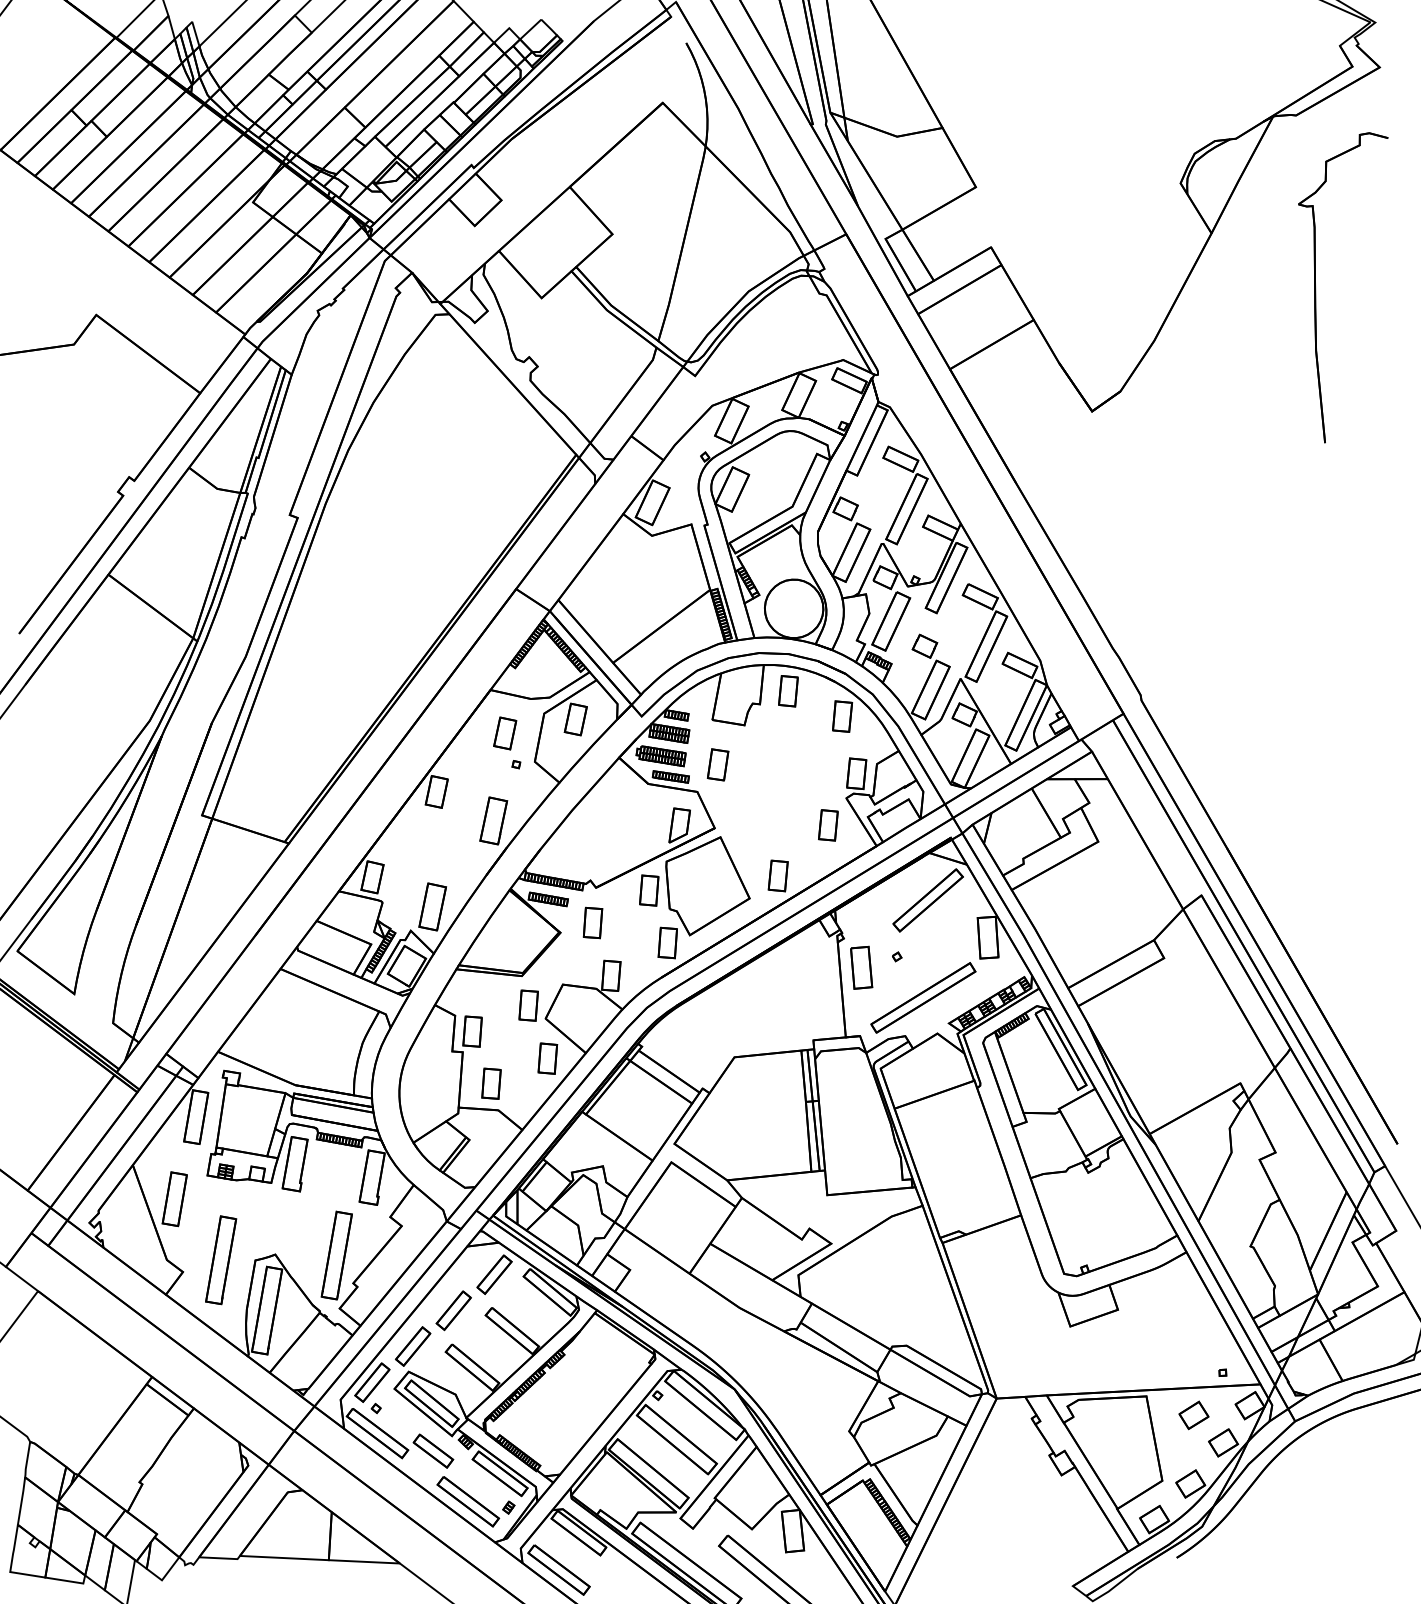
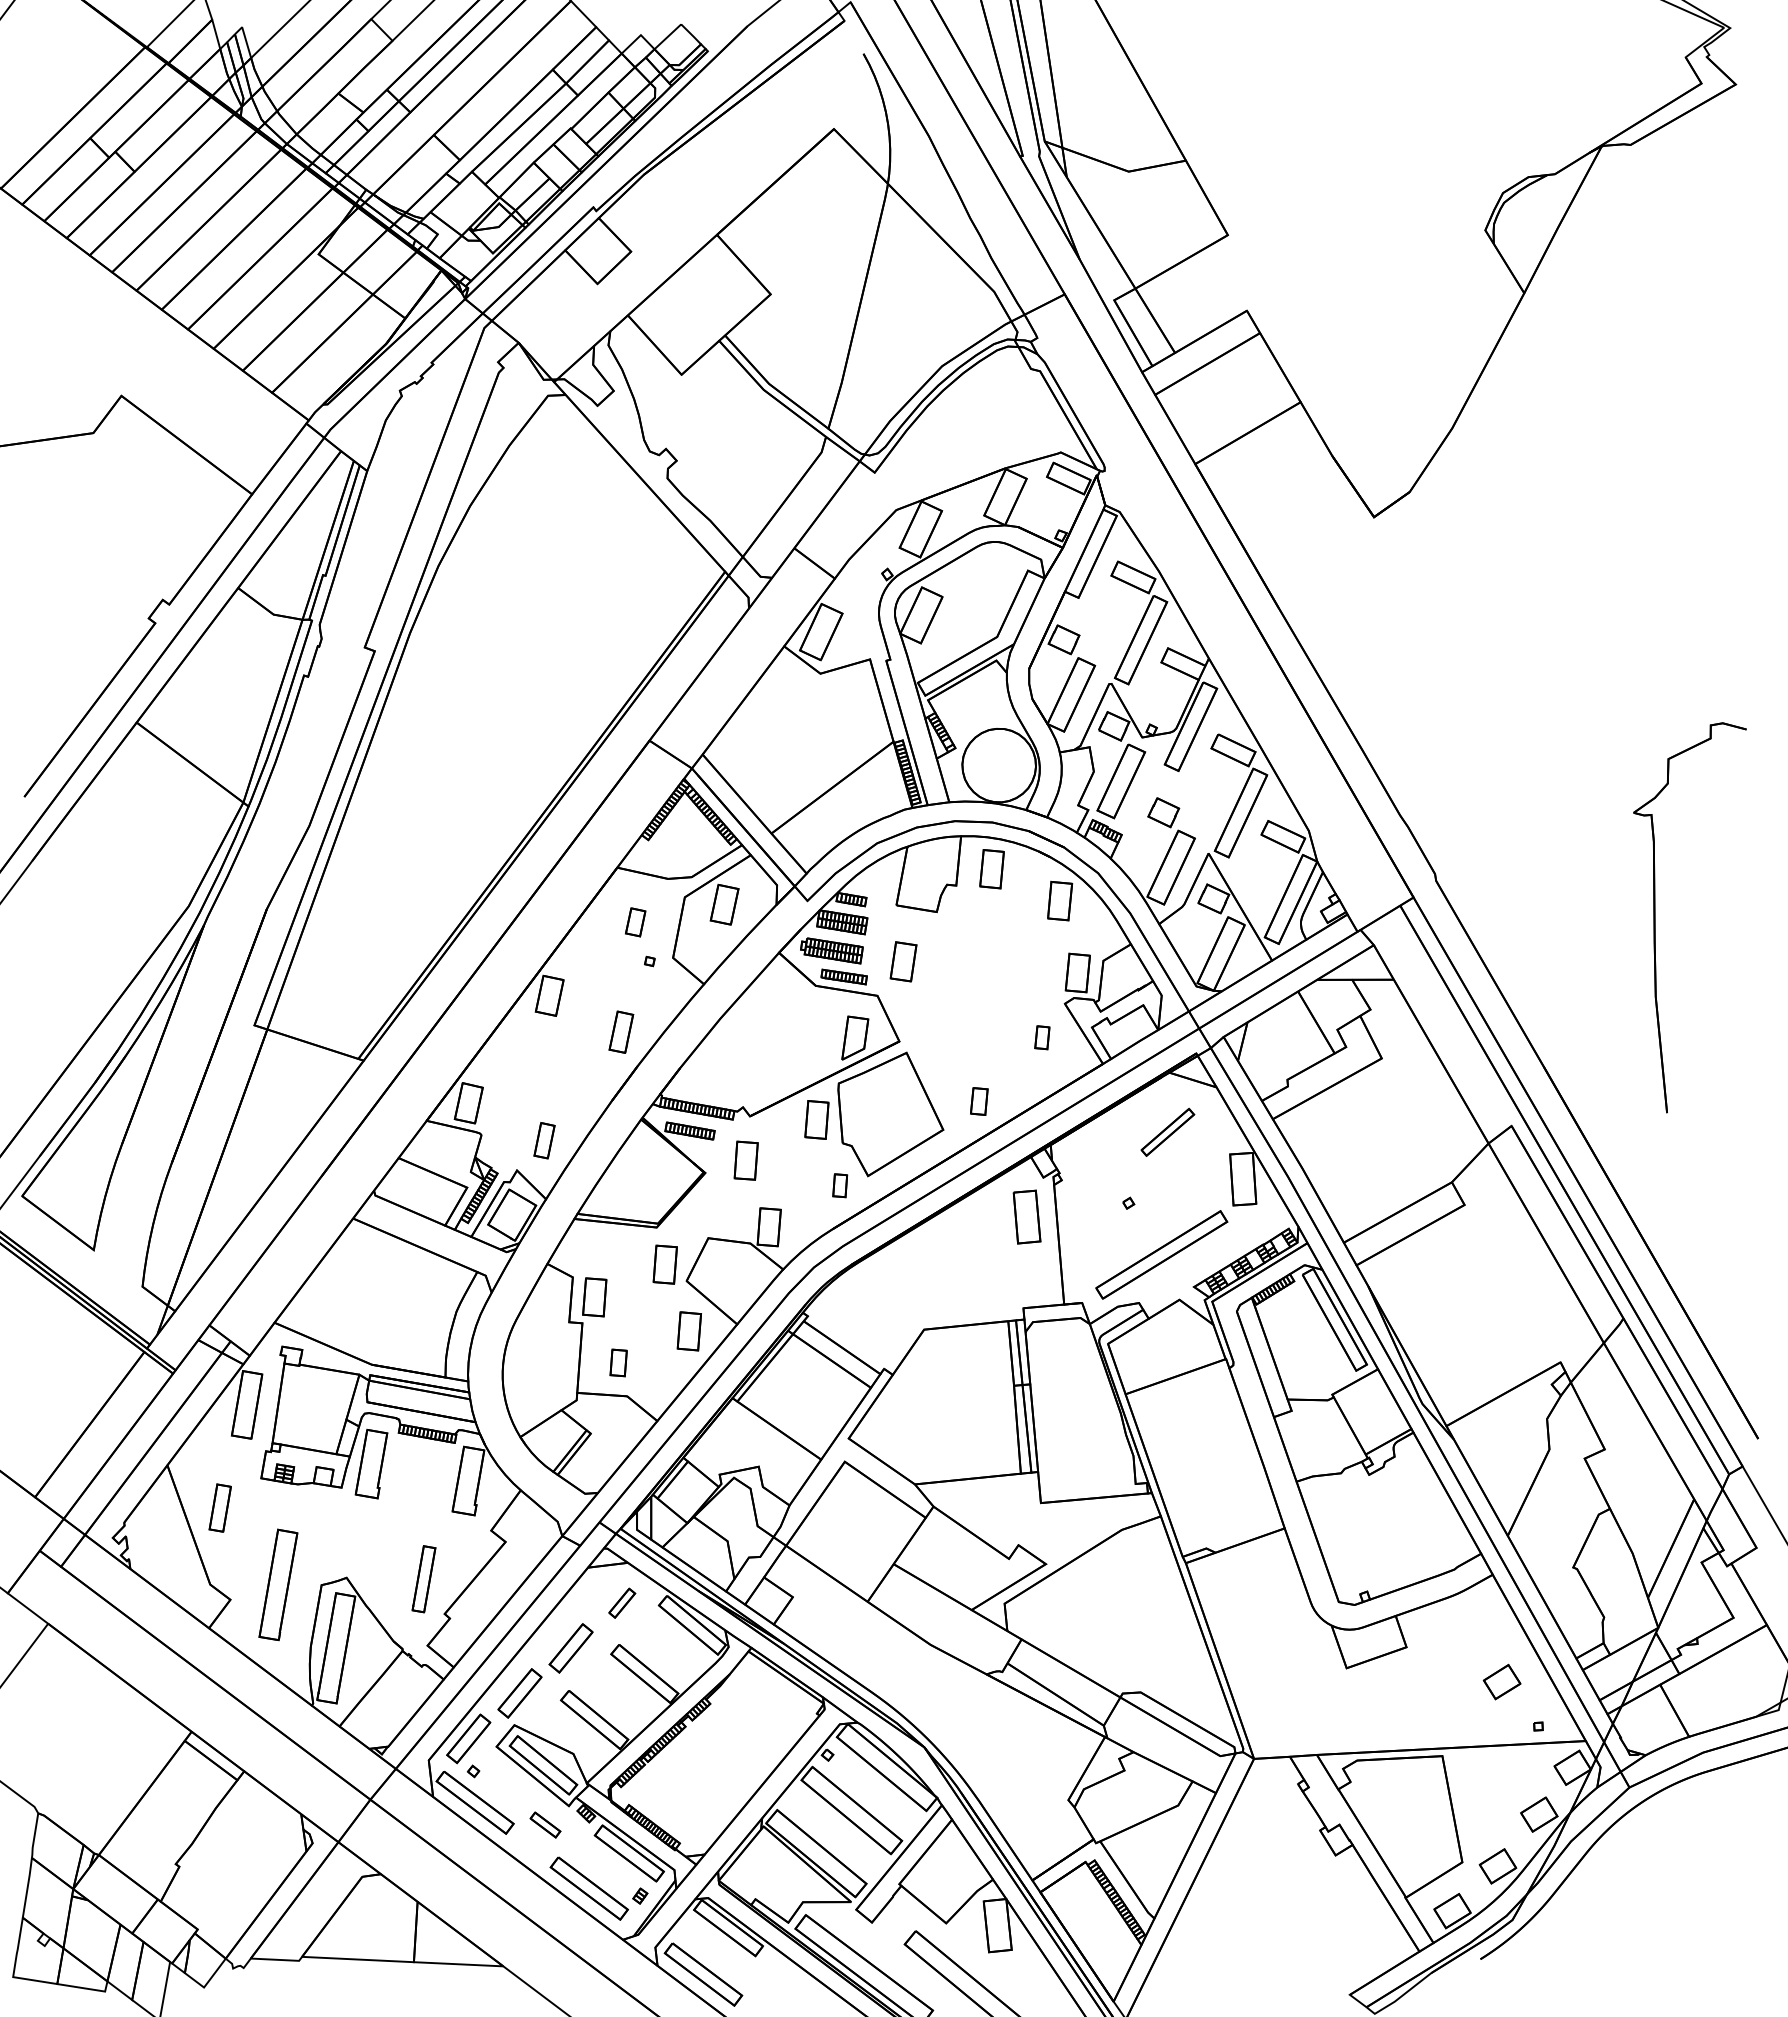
part: (1315, 287) -> (1655, 917), moved
part: (504, 733) -> (635, 922), size x0.7
part: (493, 820) -> (621, 1031), size x0.7
part: (828, 825) -> (1042, 1037), size x0.6
part: (778, 875) -> (979, 1101), size x0.7
part: (927, 900) -> (1167, 1132), size x0.6
part: (432, 906) -> (544, 1140), size x0.6
part: (667, 942) -> (839, 1185), size x0.6
part: (861, 967) -> (1026, 1216), moved
part: (491, 1083) -> (618, 1362), size x0.7
part: (175, 1198) -> (220, 1507), size x0.7
part: (336, 1255) -> (423, 1579), size x0.6
part: (493, 1275) -> (621, 1603), size x0.6
part: (1193, 1414) -> (1501, 1681), moved
part: (433, 1450) -> (545, 1824), size x0.6

